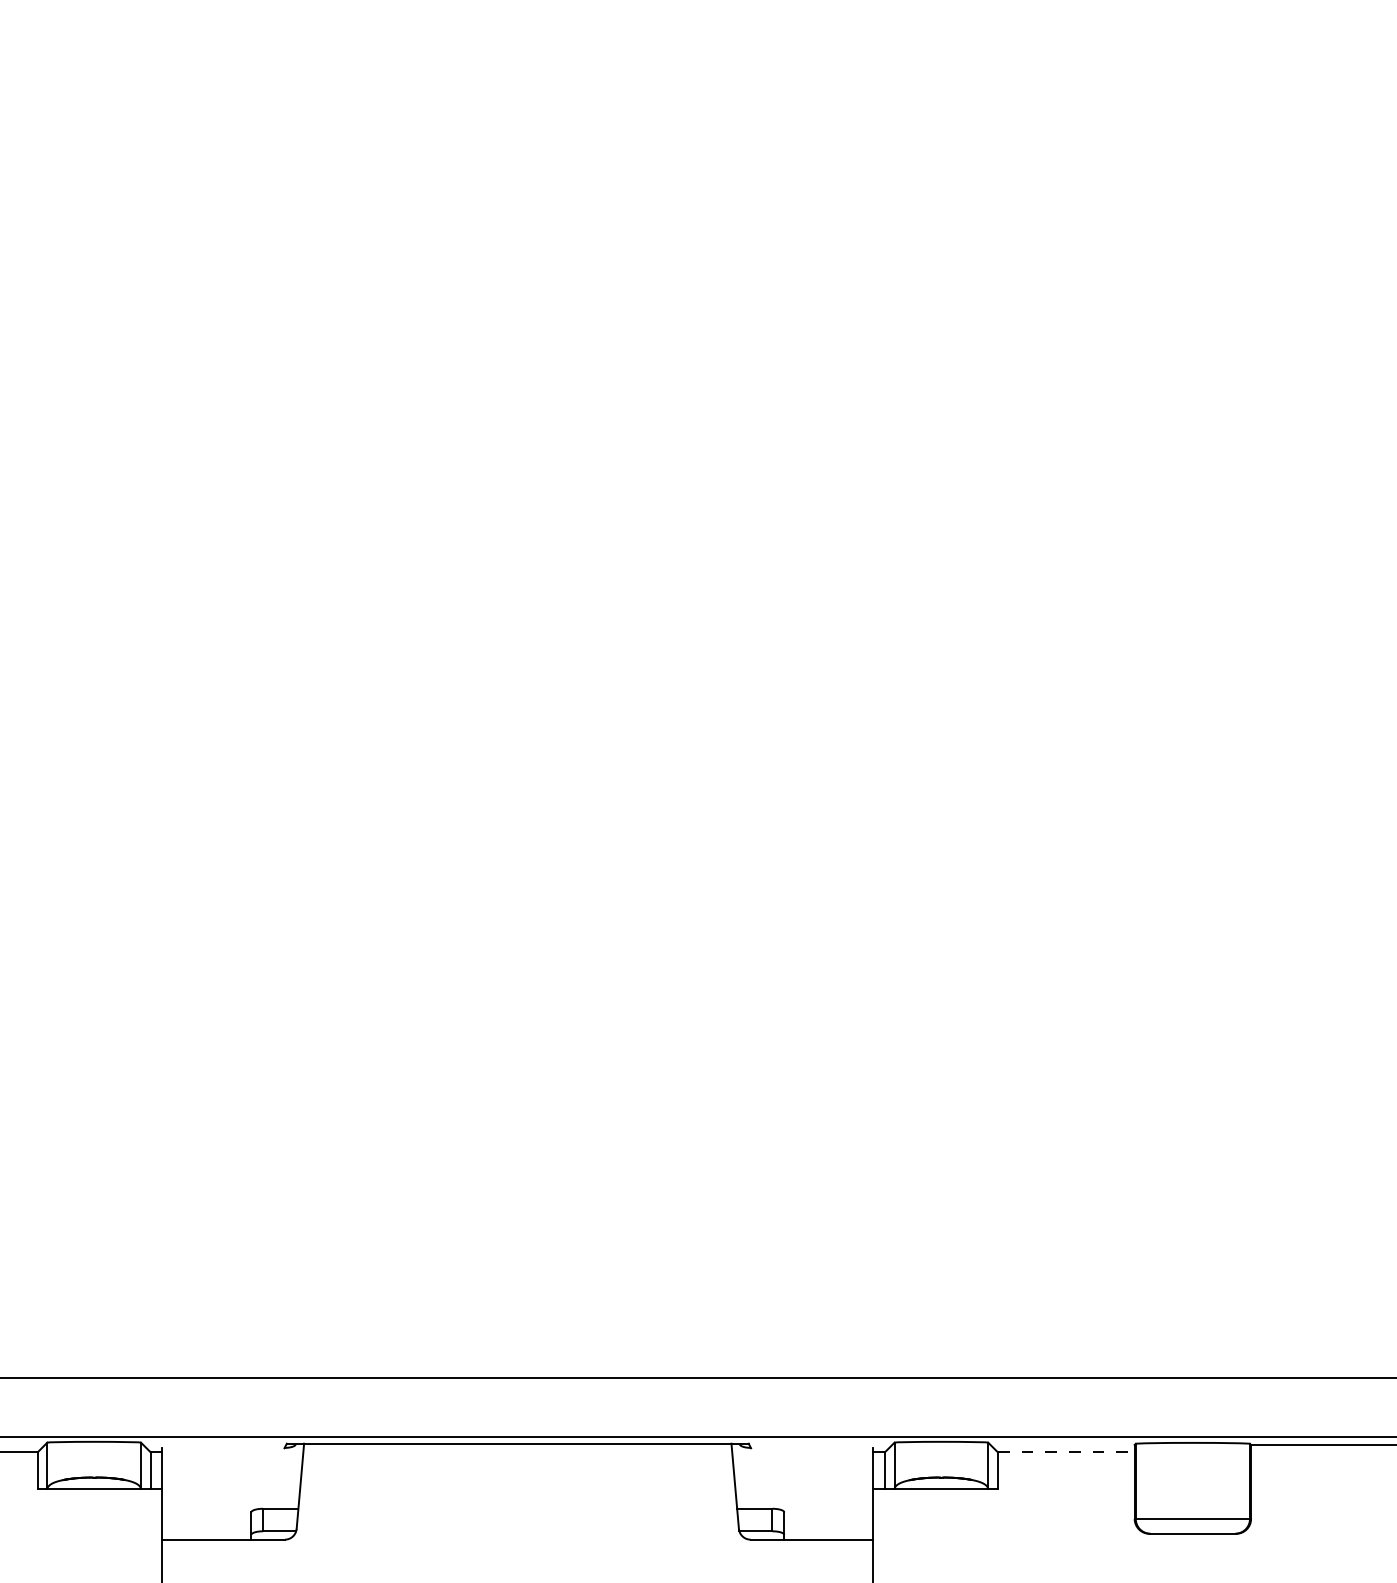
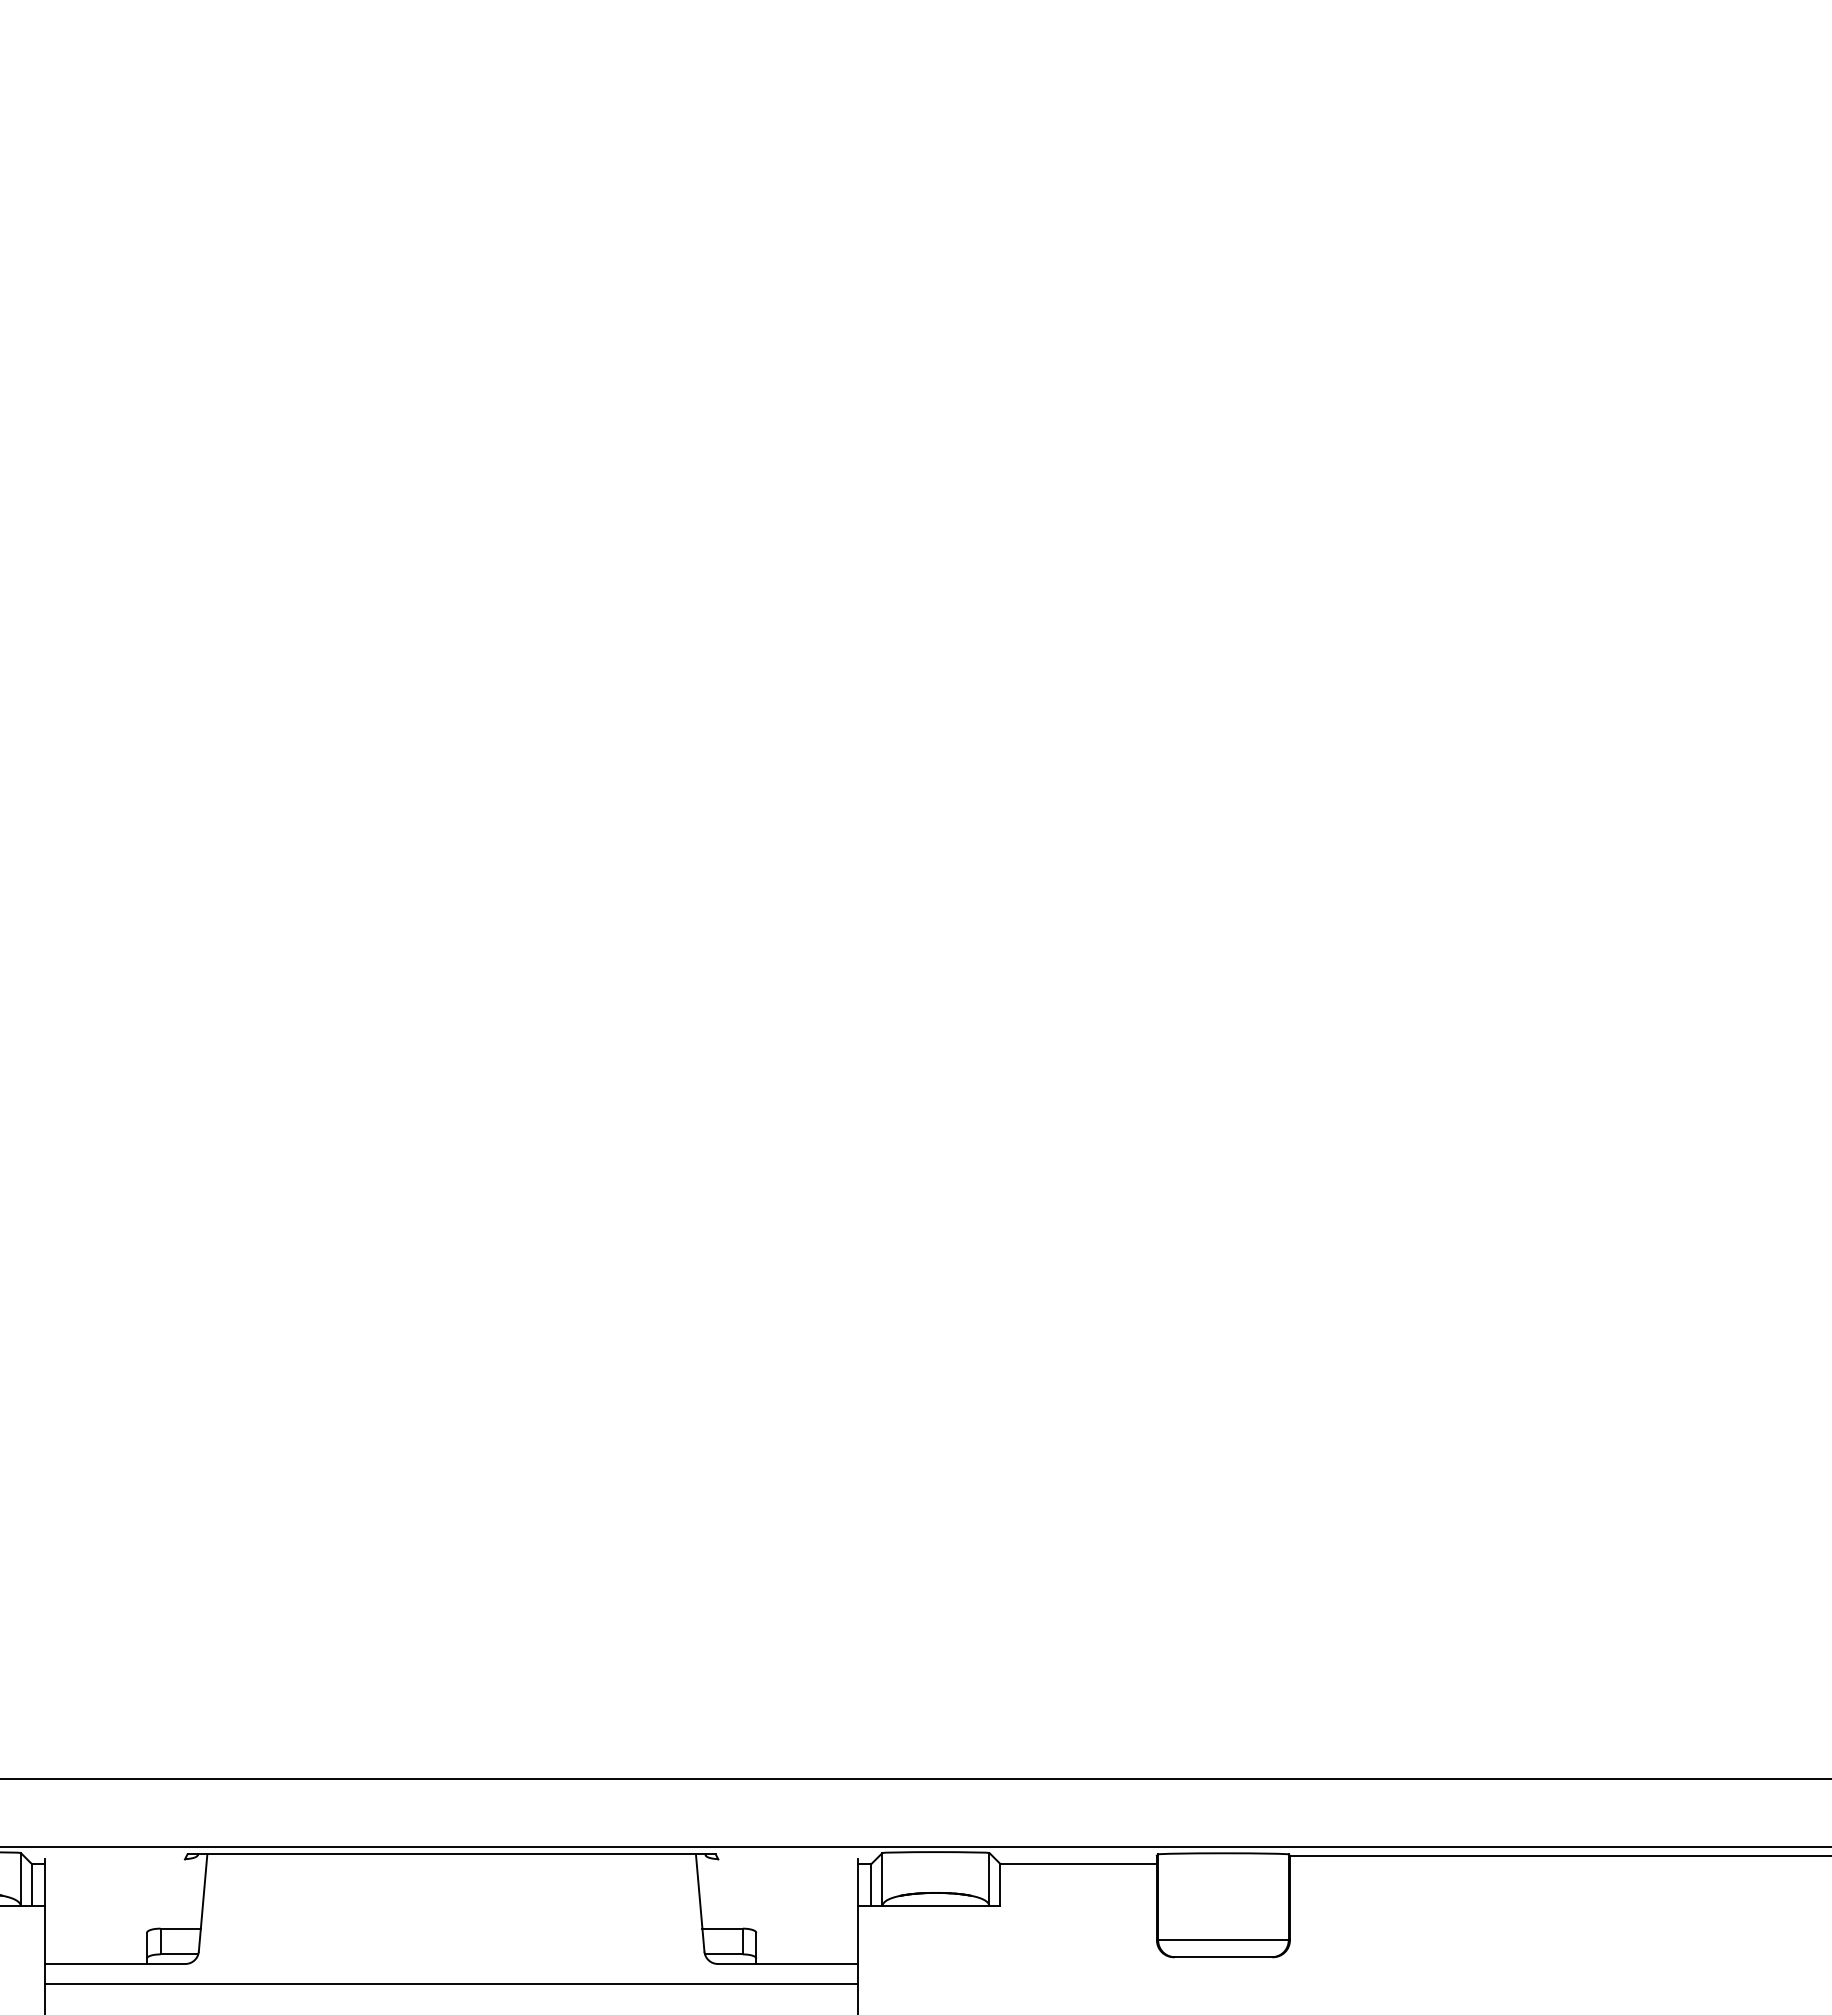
line: (1066, 1452) -> (1079, 1864), dashed -> solid
line: (517, 1557) -> (451, 1984), added

